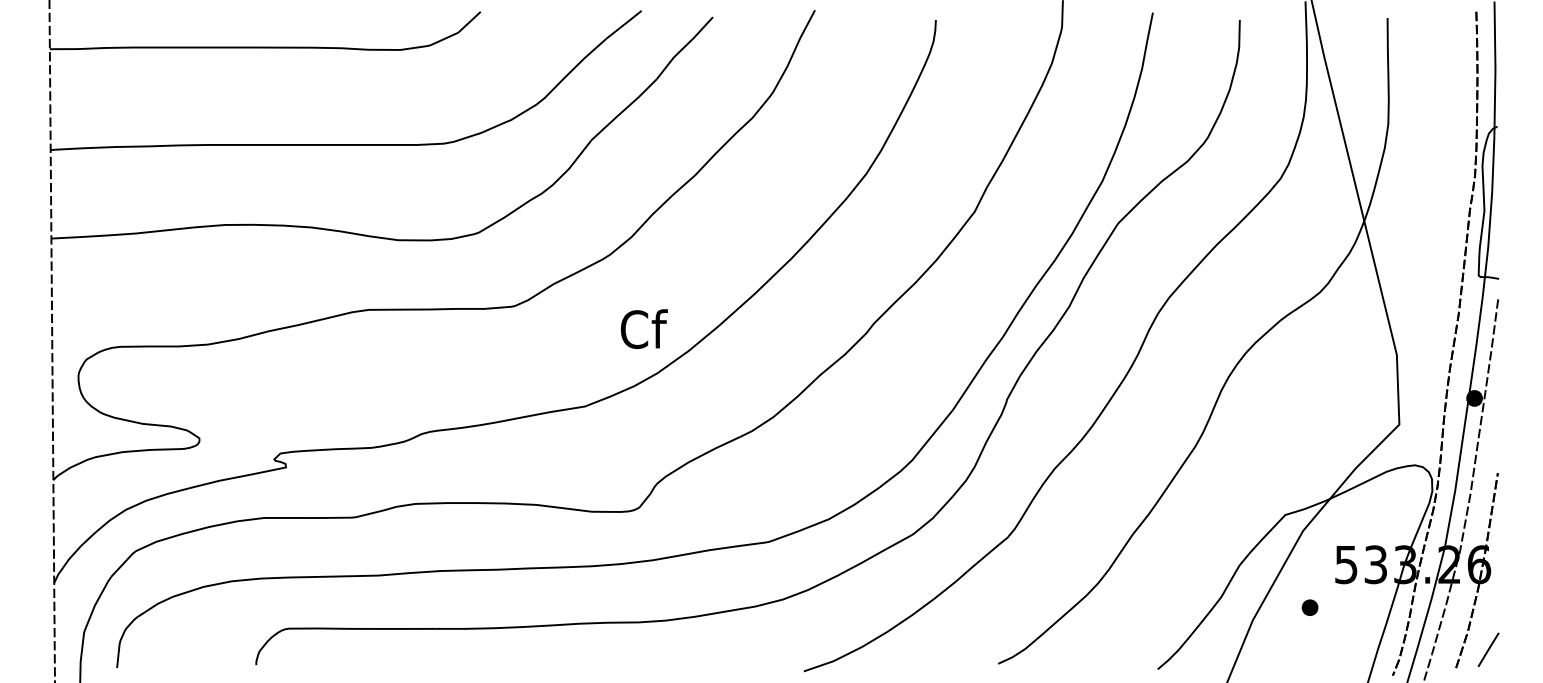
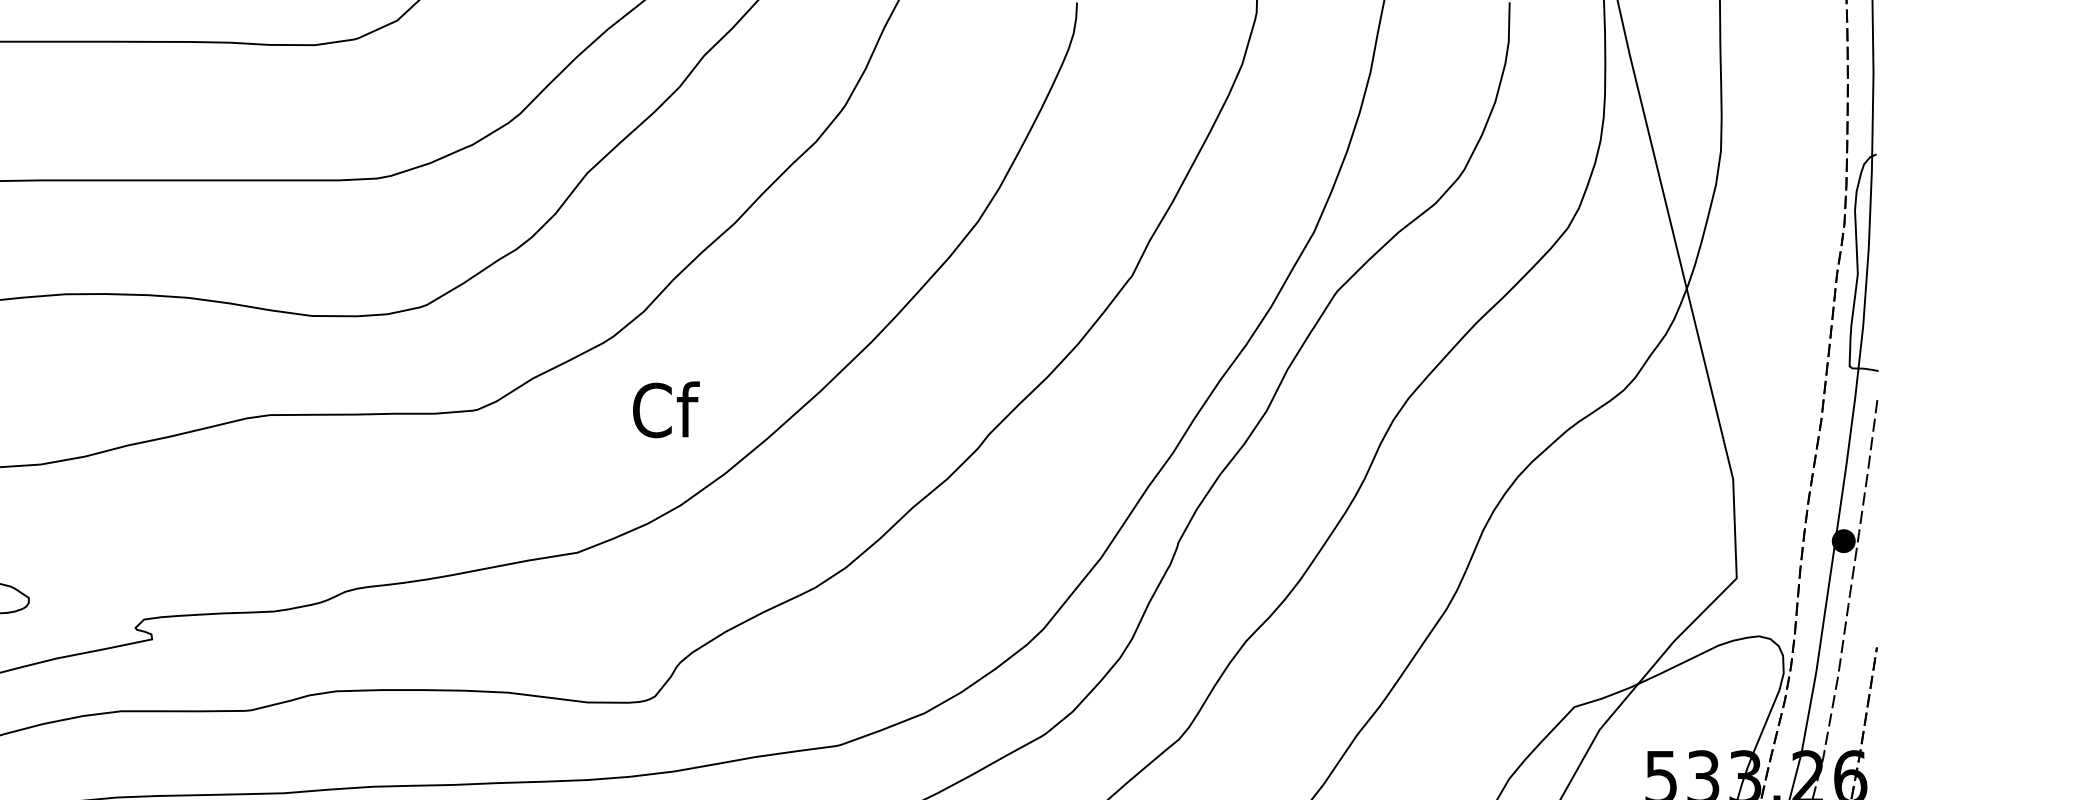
text: (643, 329) -> (665, 410), moved

